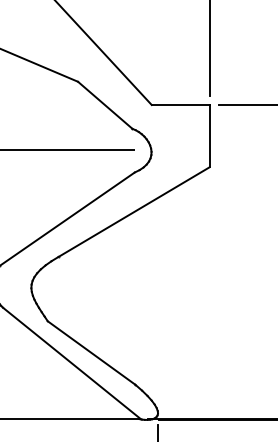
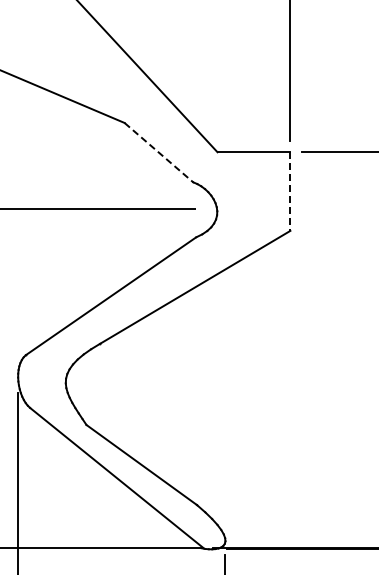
line: (105, 105) -> (159, 152), solid -> dashed
line: (209, 136) -> (290, 192), solid -> dashed

